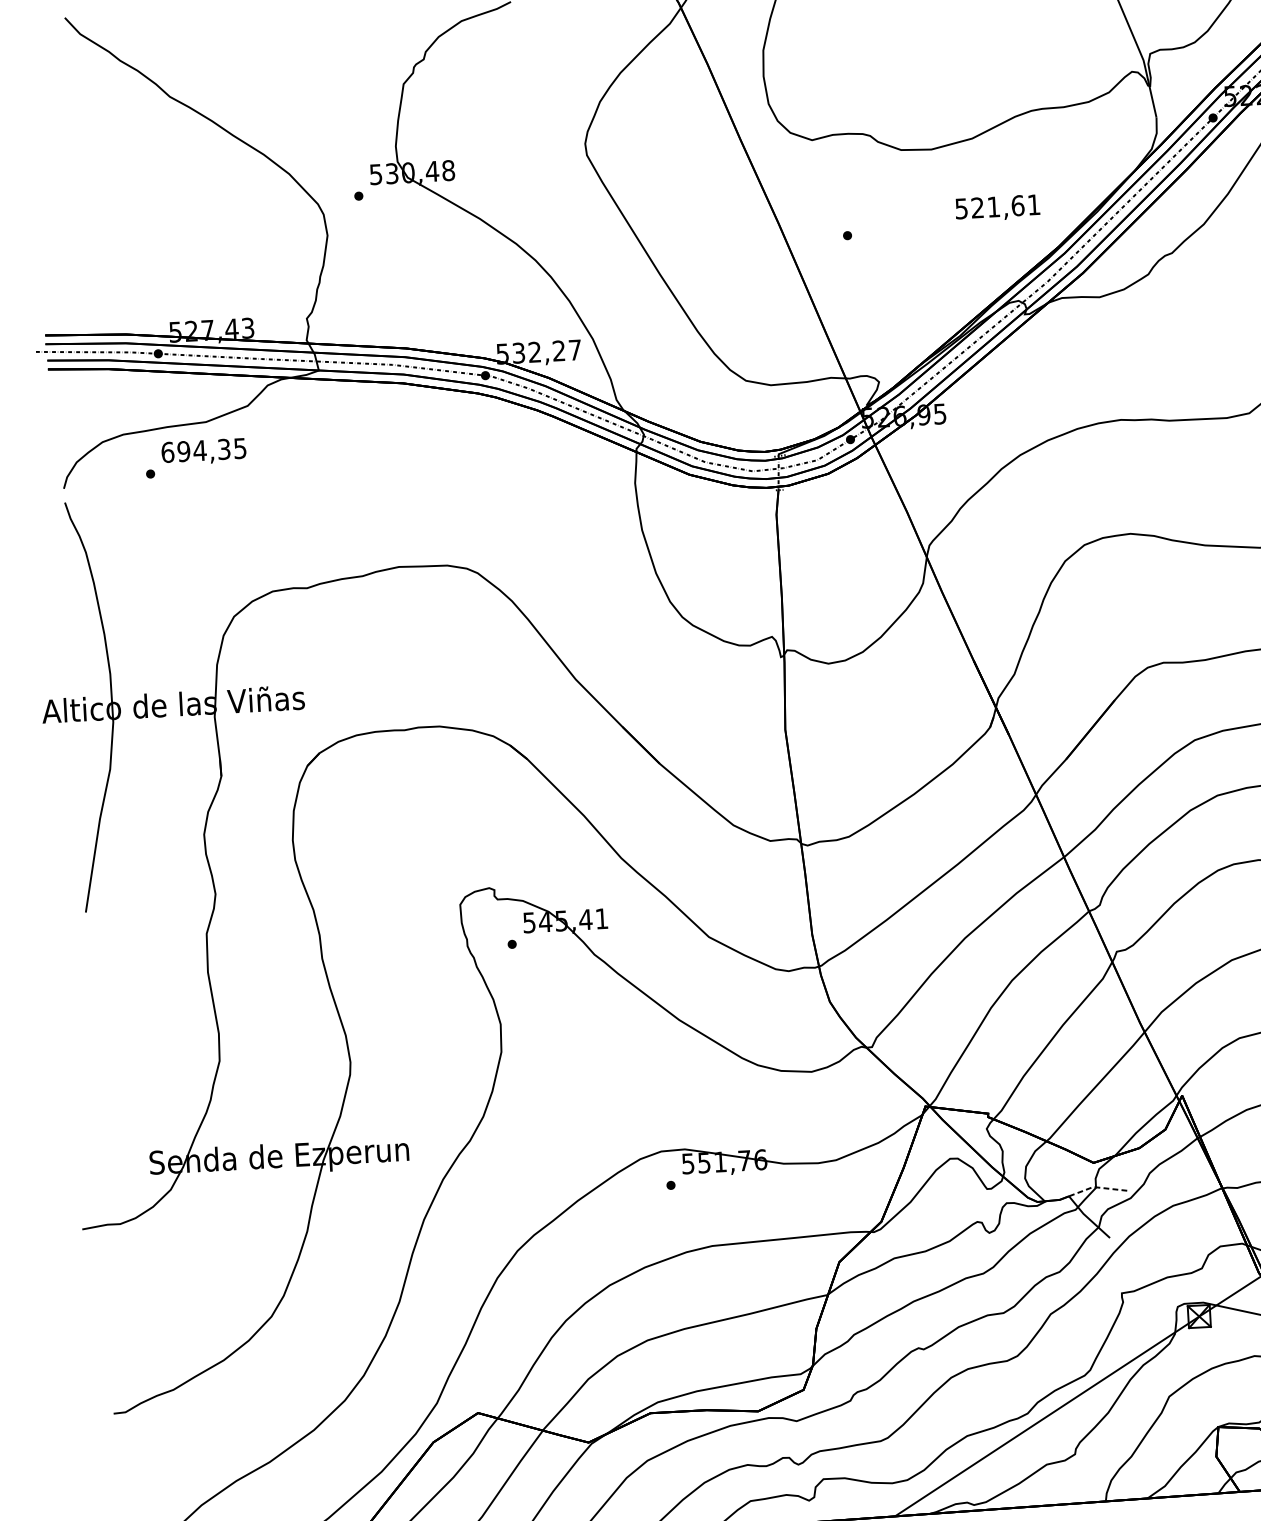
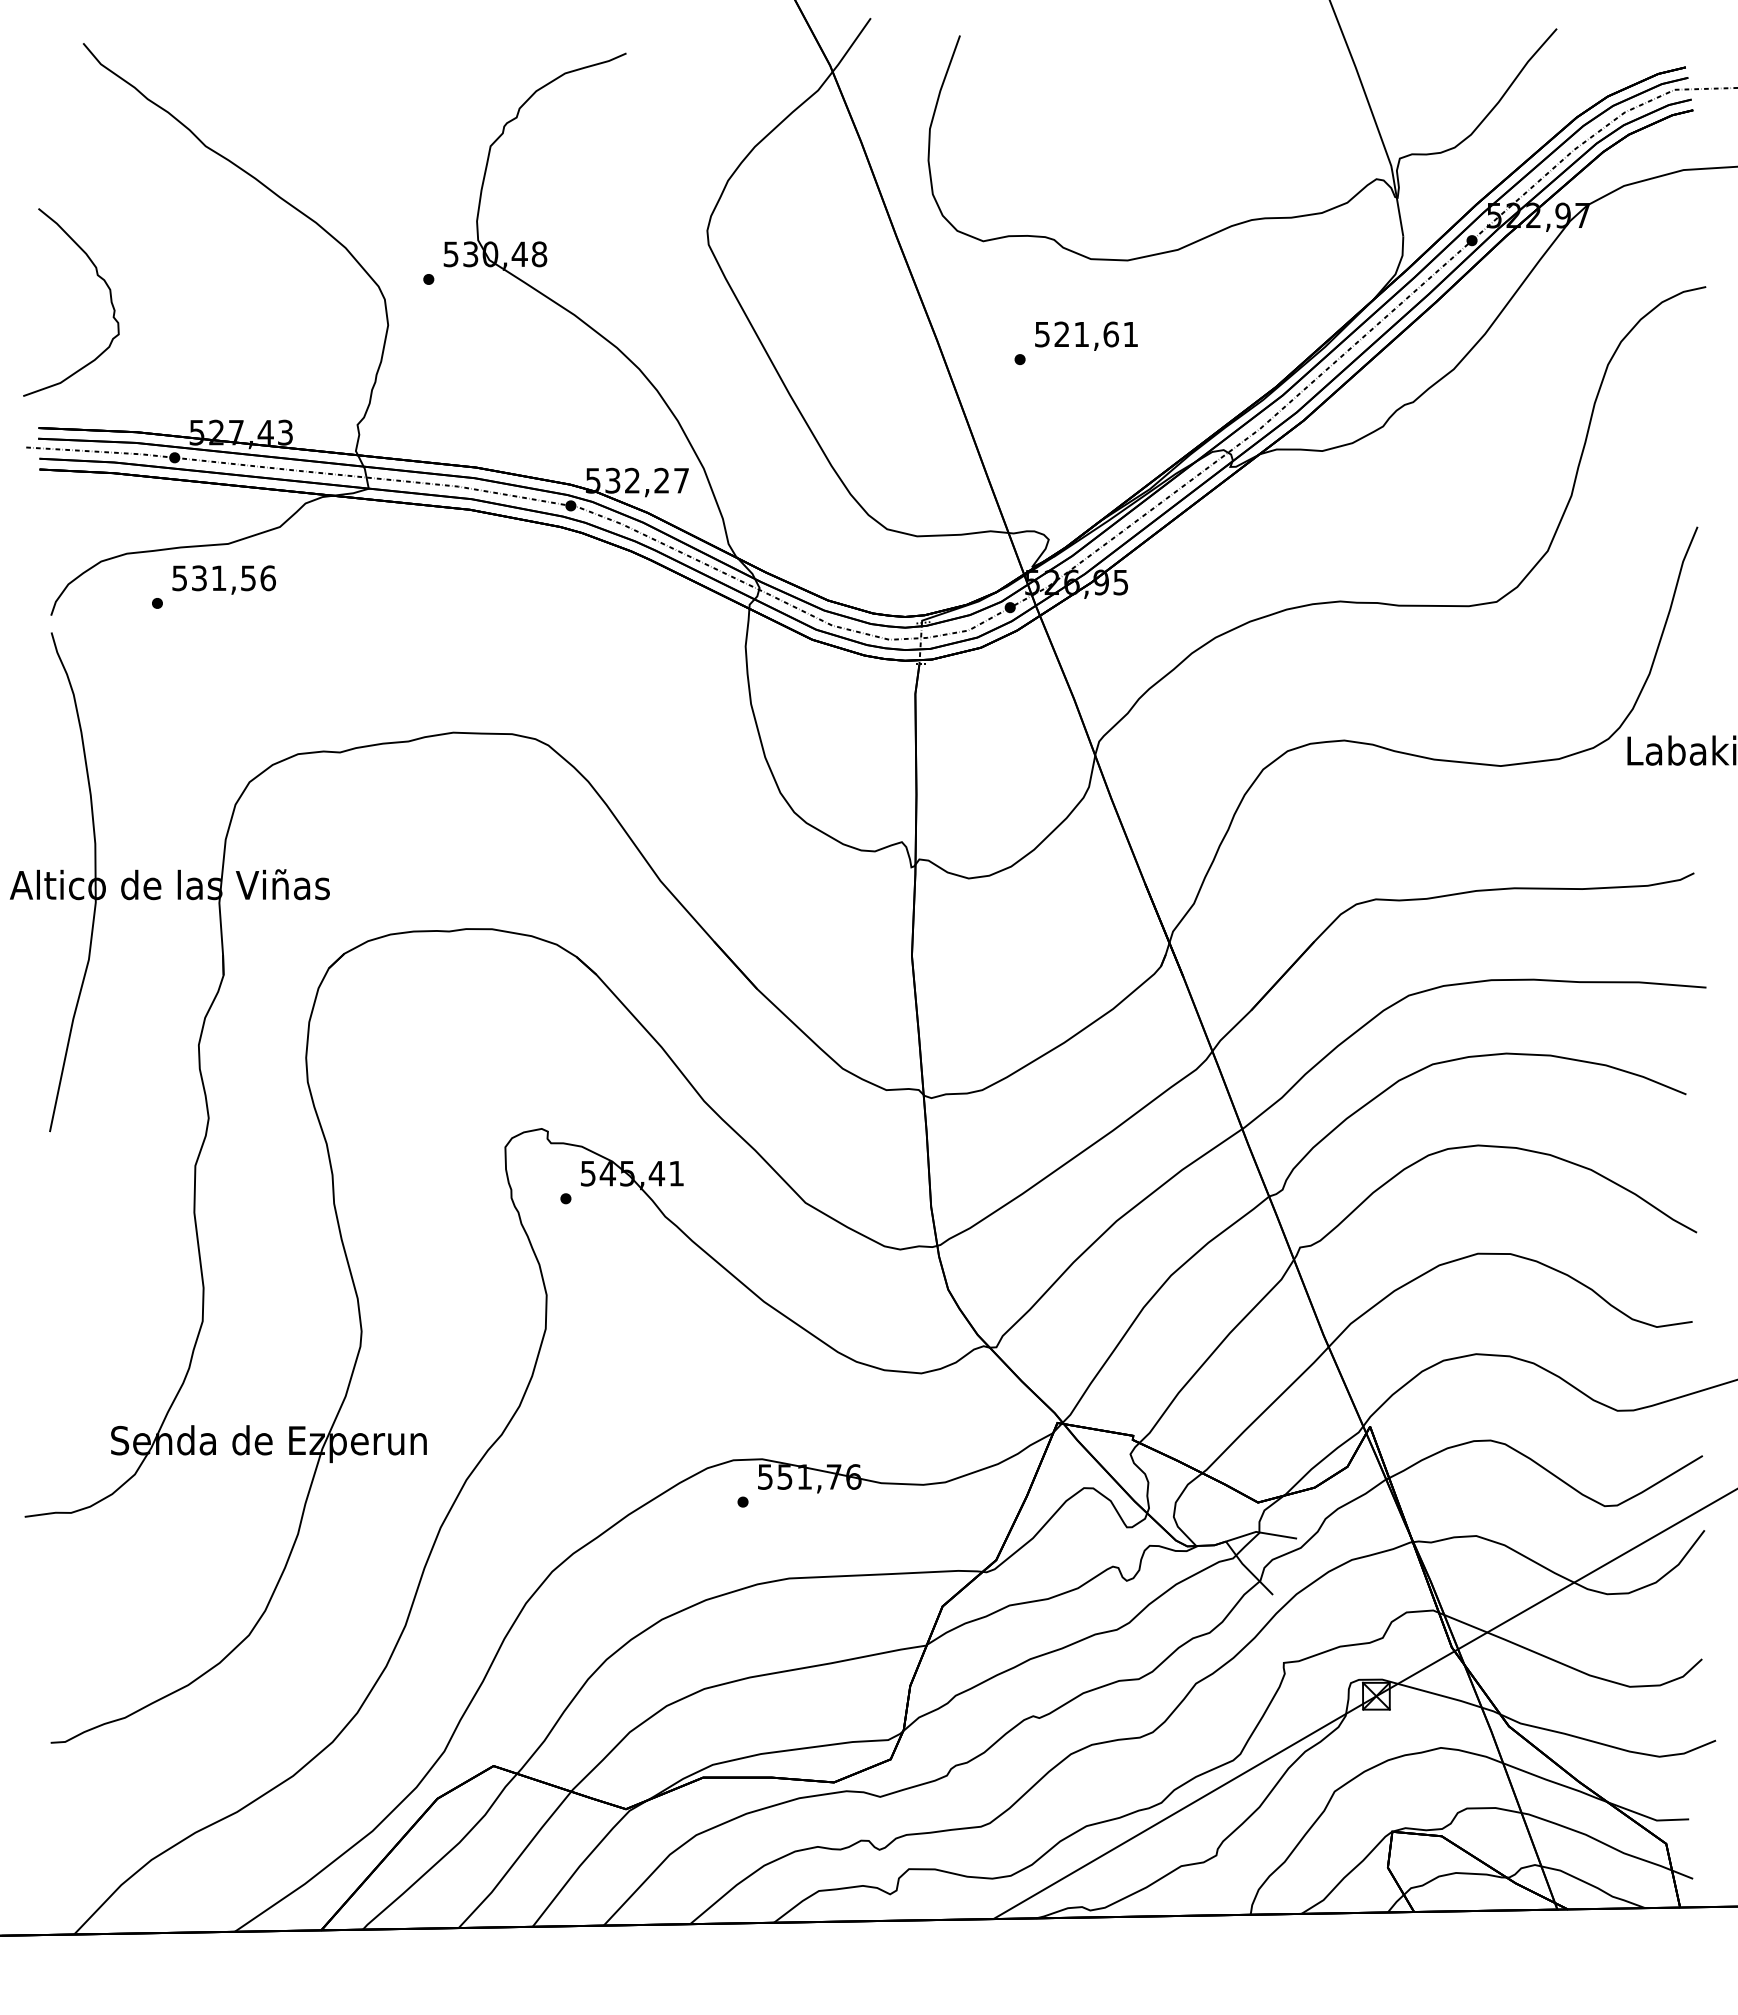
text: (997, 207) -> (1086, 335), moved
curve: (86, 208) -> (97, 276), added
text: (203, 450) -> (223, 578), 694,35 -> 531,56
line: (1096, 1187) -> (1260, 1532), dashed -> solid

